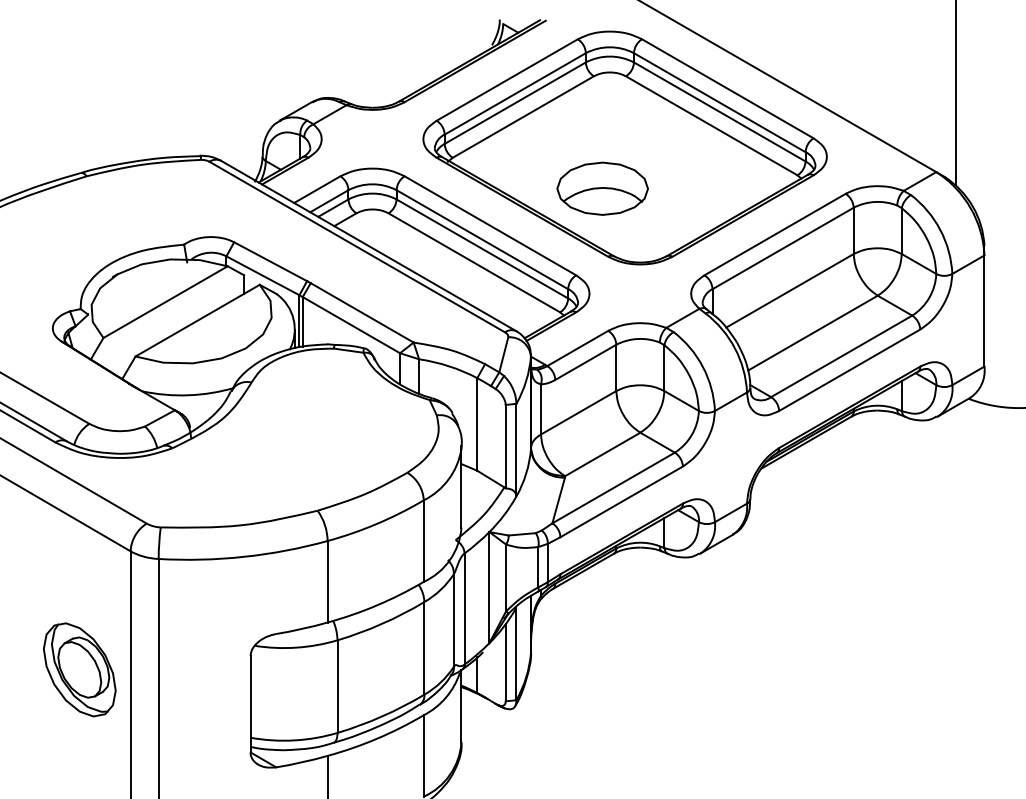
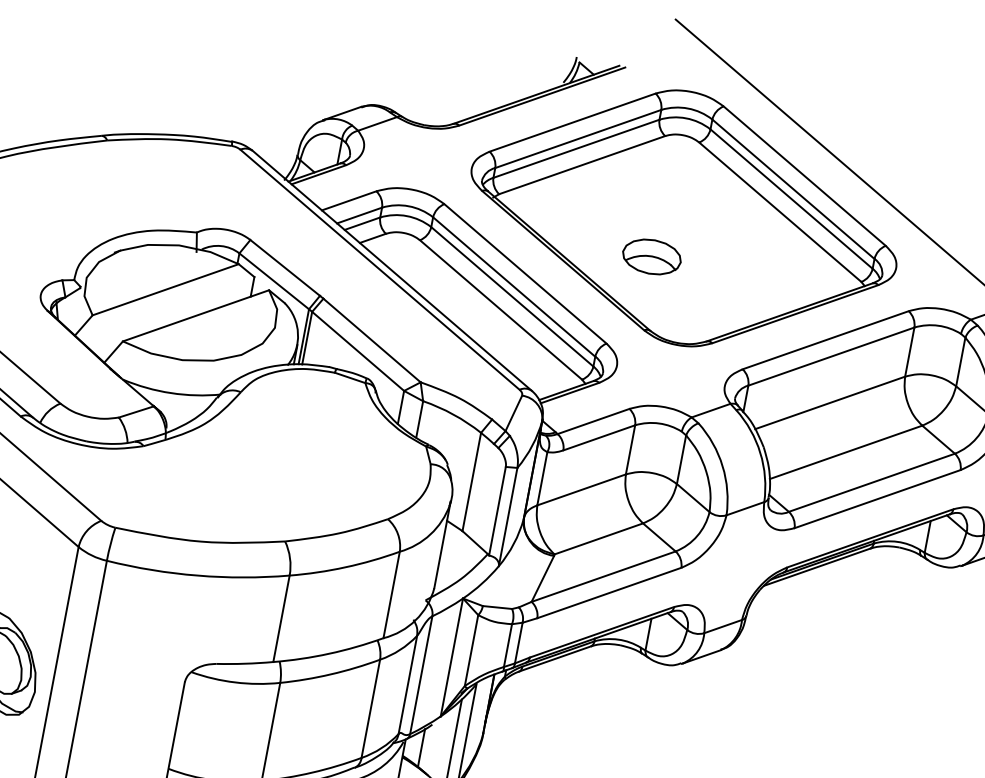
part: (602, 188) -> (651, 256), size x0.6

